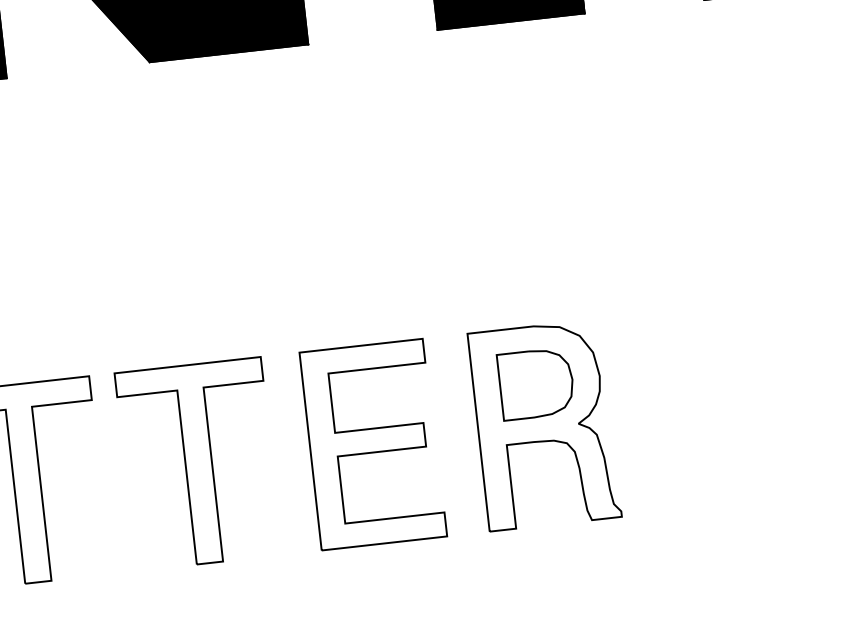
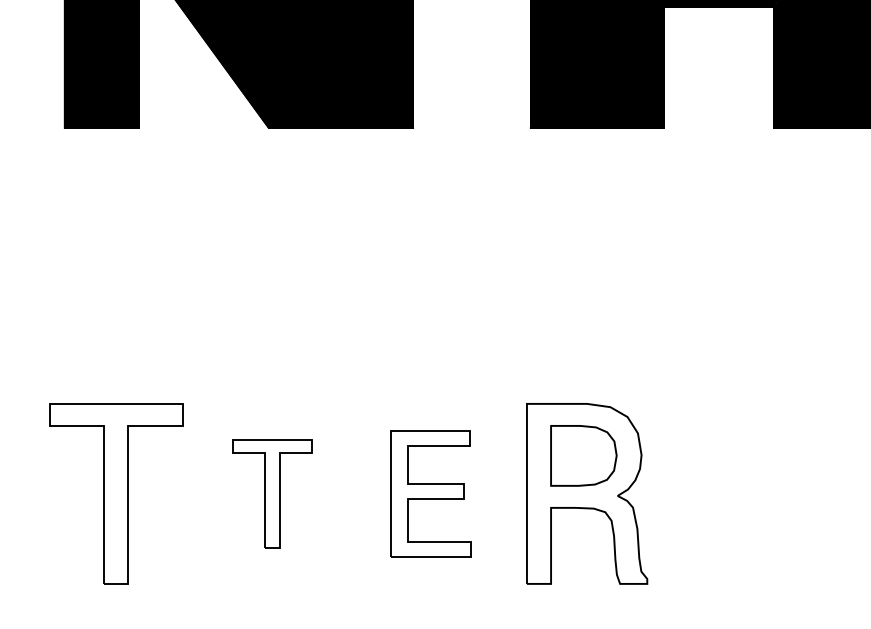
part: (372, 444) -> (430, 493), size x0.7
part: (198, 463) -> (272, 493), size x0.6

